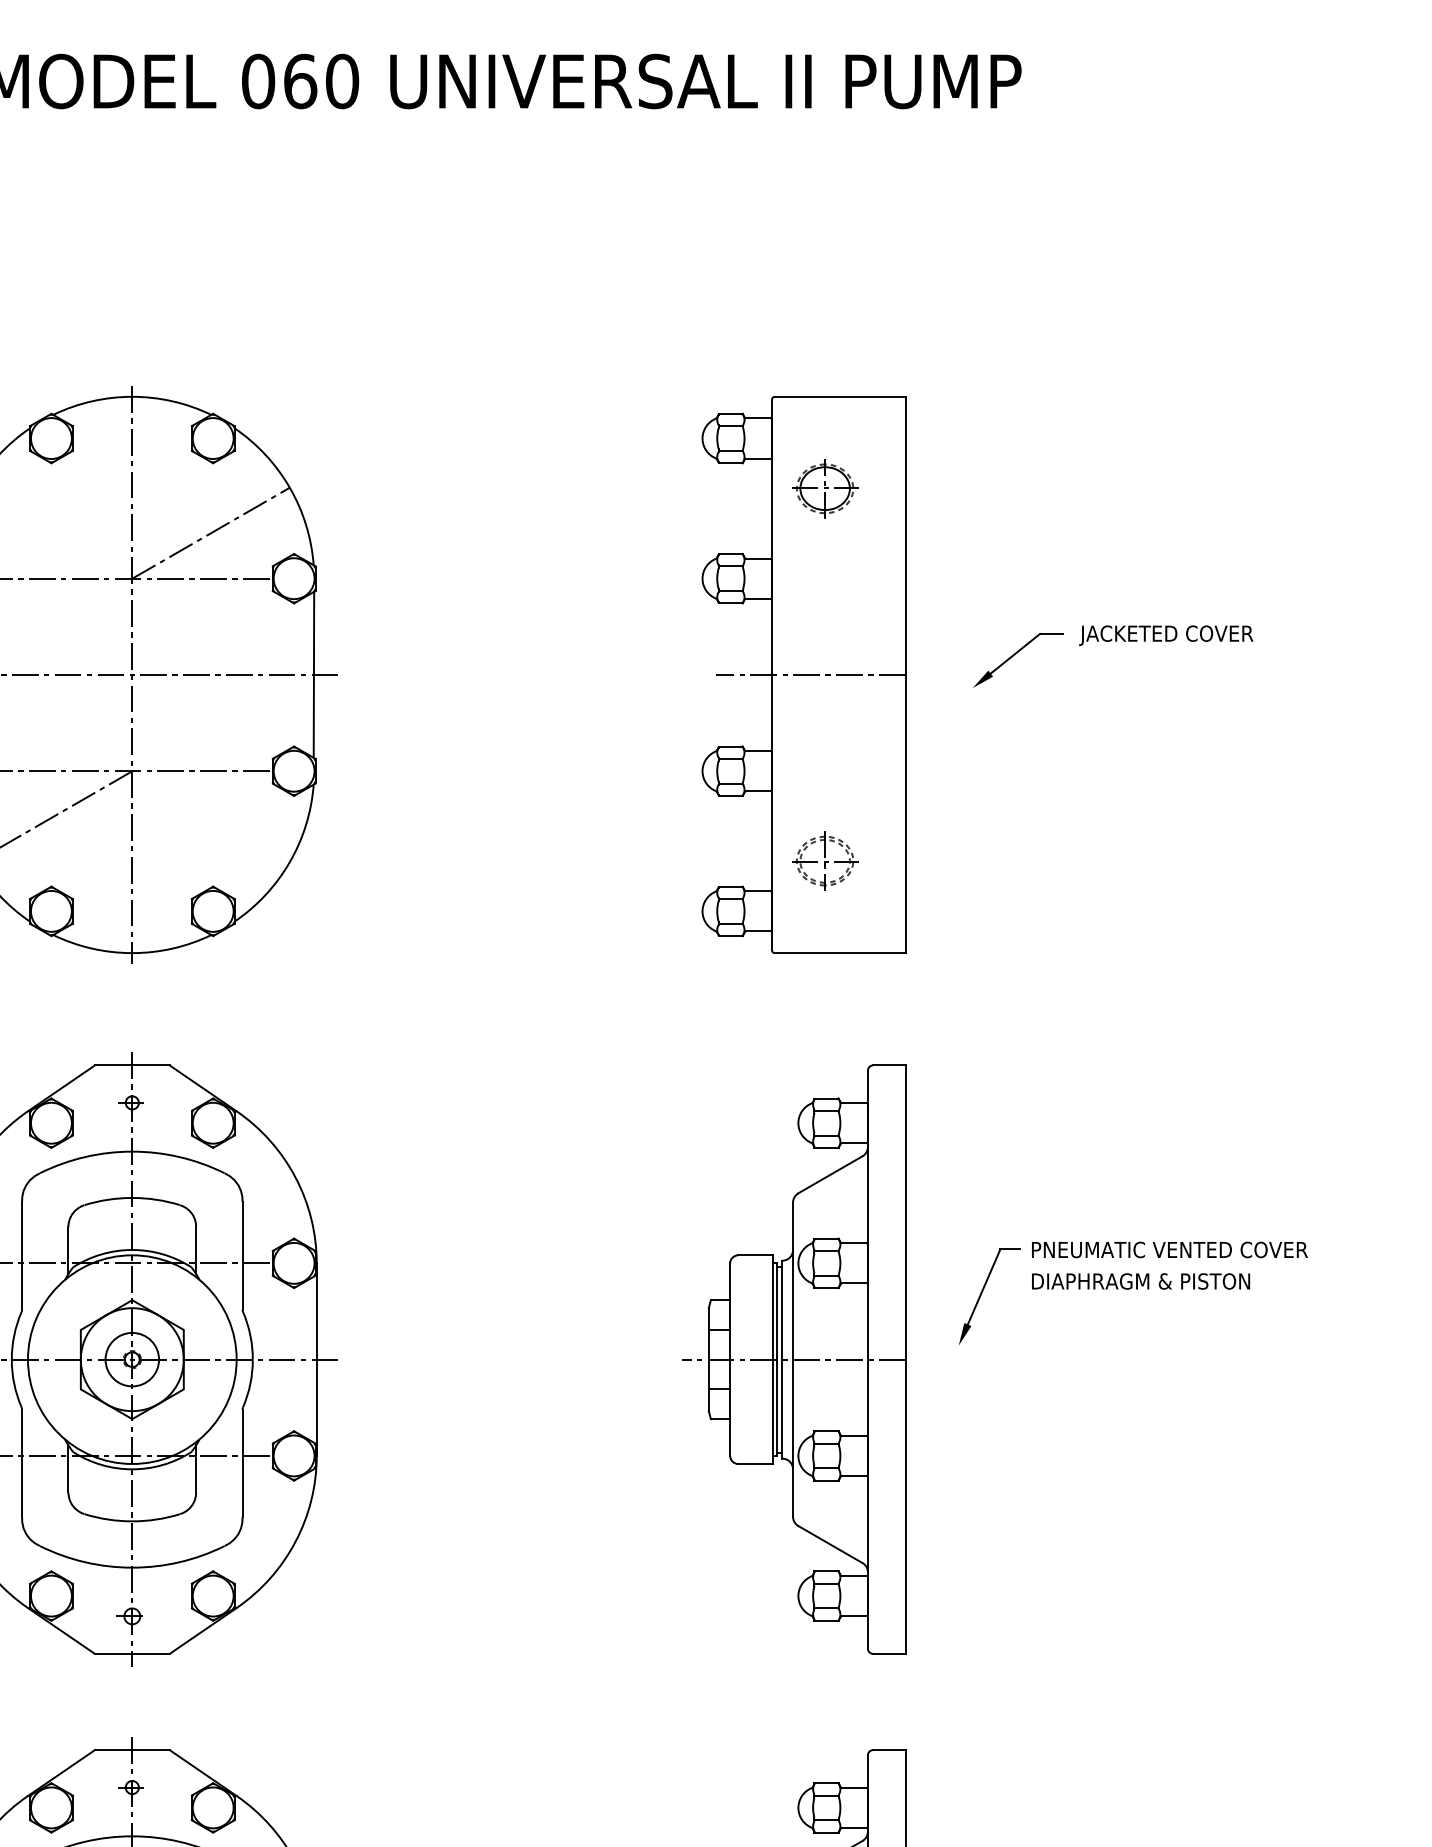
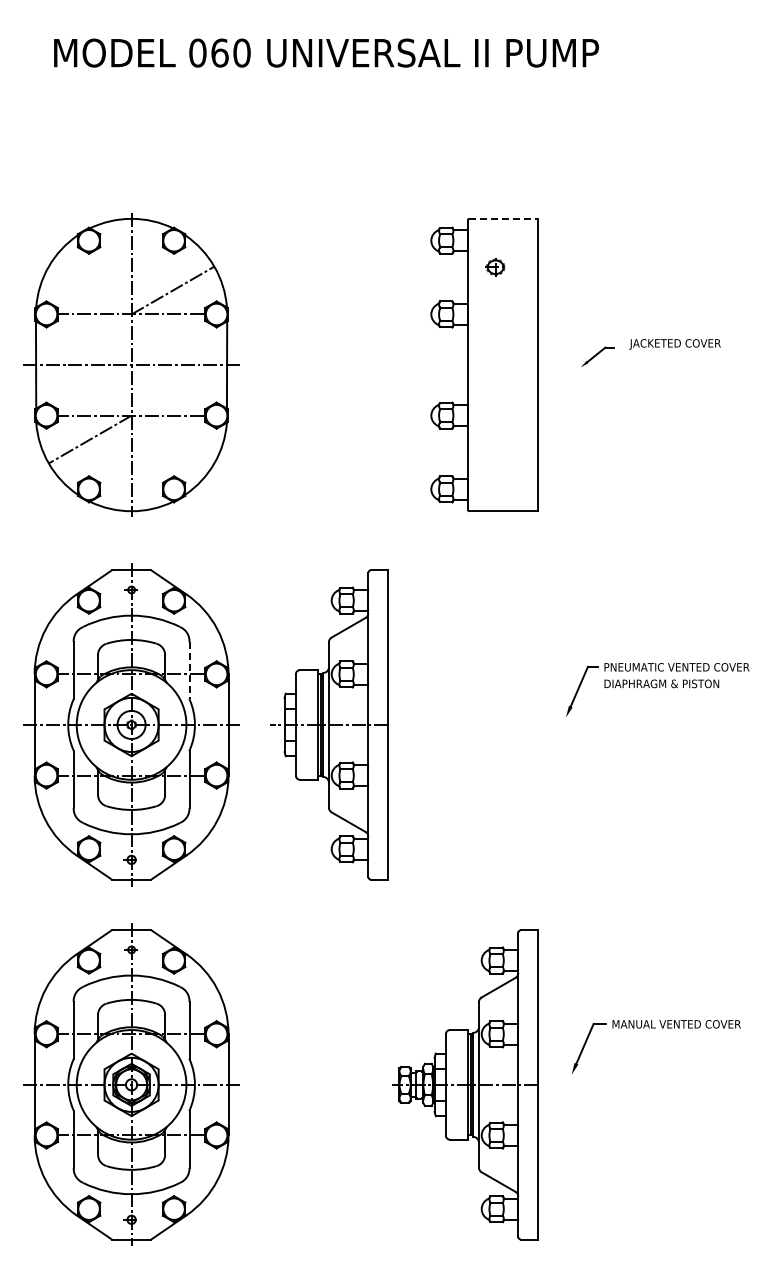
line: (841, 396) -> (504, 218), solid -> dashed
part: (824, 489) -> (495, 267), size x0.6
part: (1018, 658) -> (597, 356), size x0.7
line: (811, 675) -> (488, 365), removed
part: (824, 860) -> (495, 462), removed
line: (242, 1256) -> (189, 670), solid -> dashed
part: (794, 1358) -> (329, 724), moved

